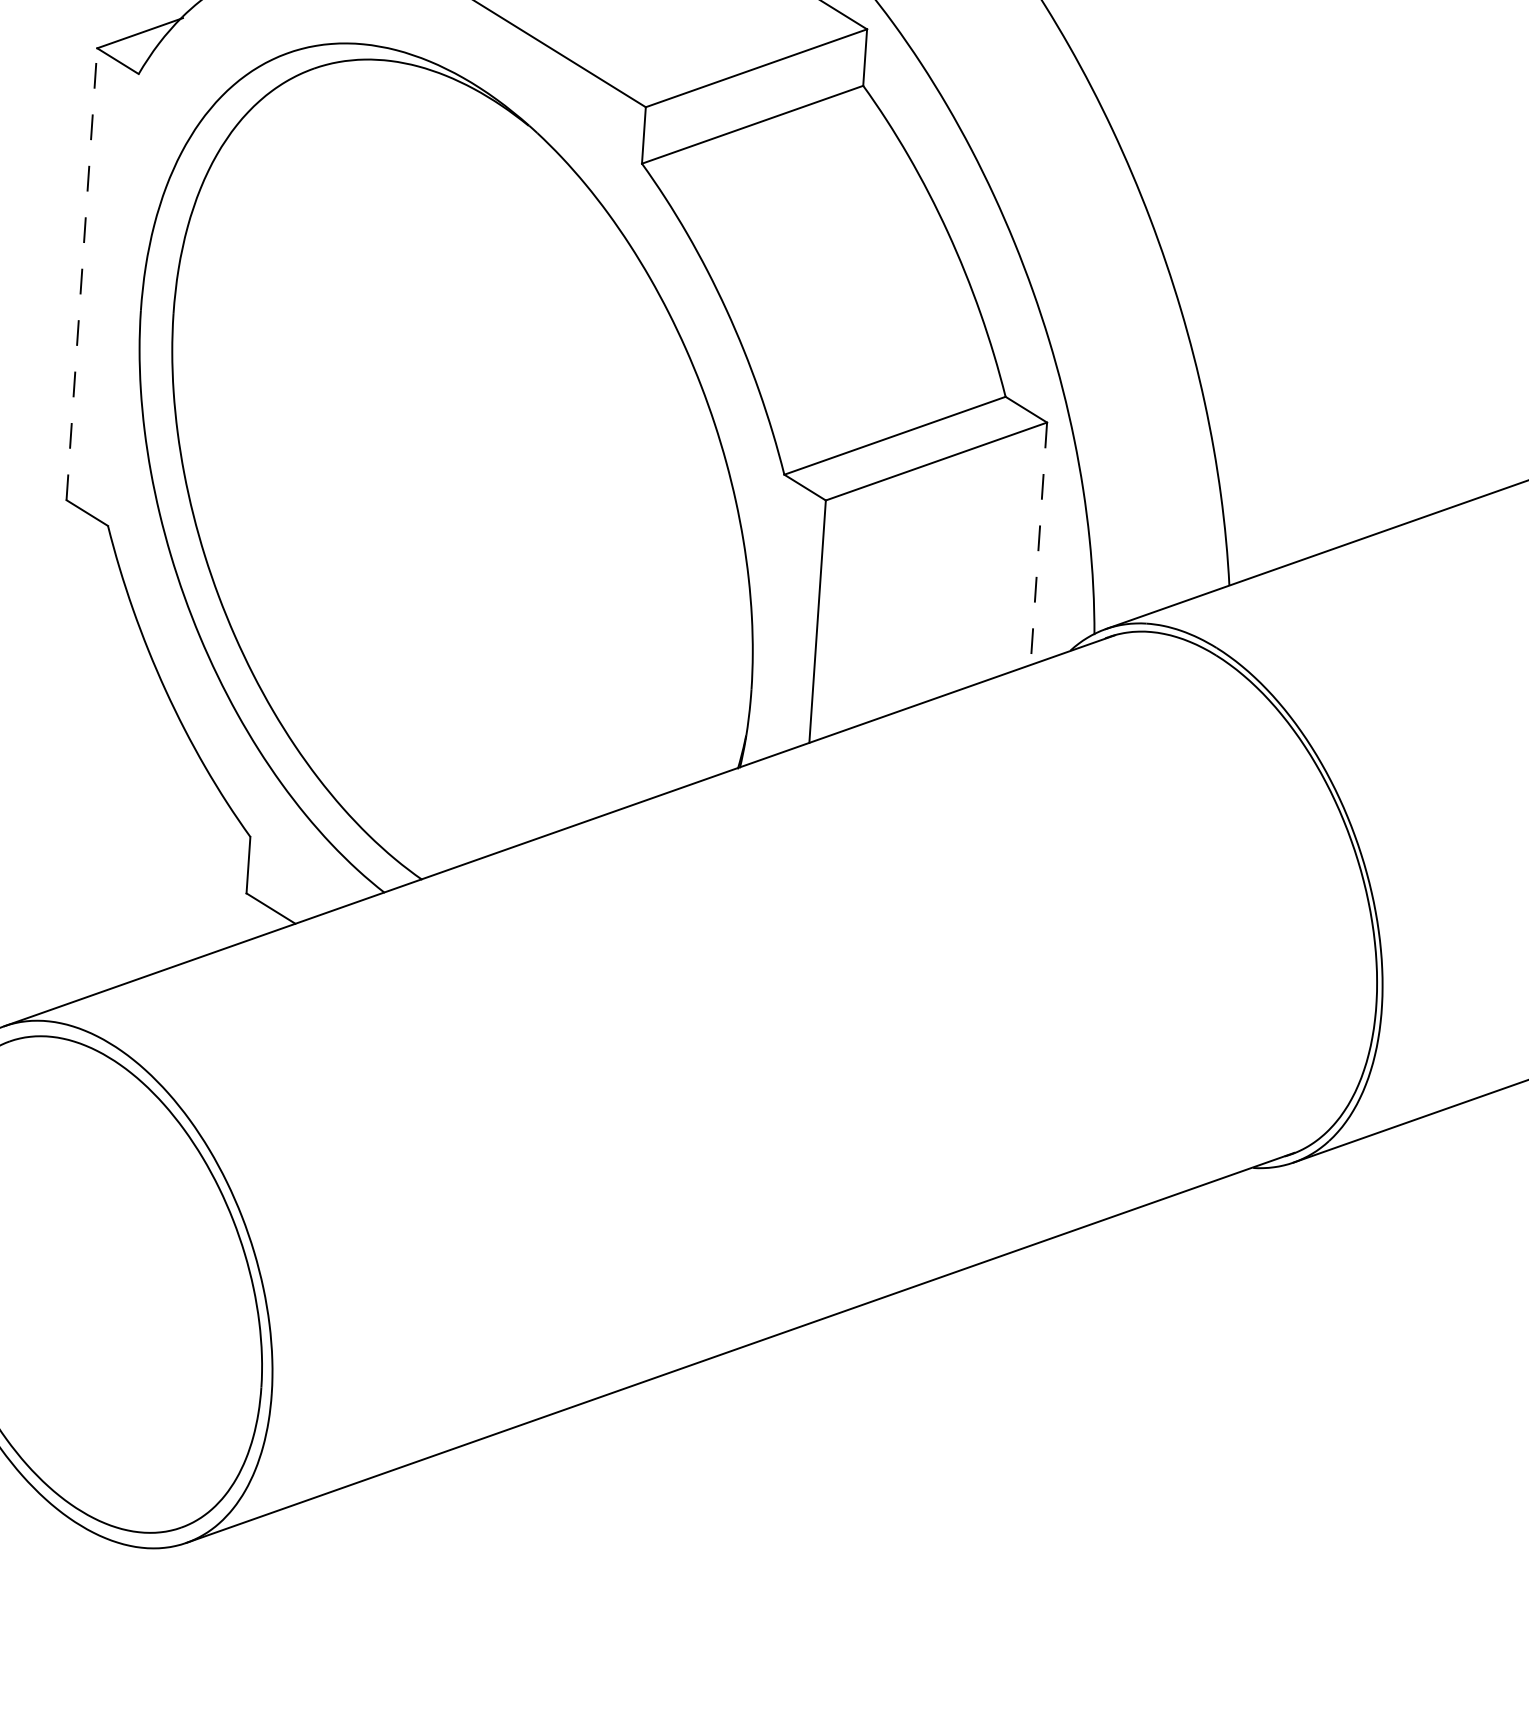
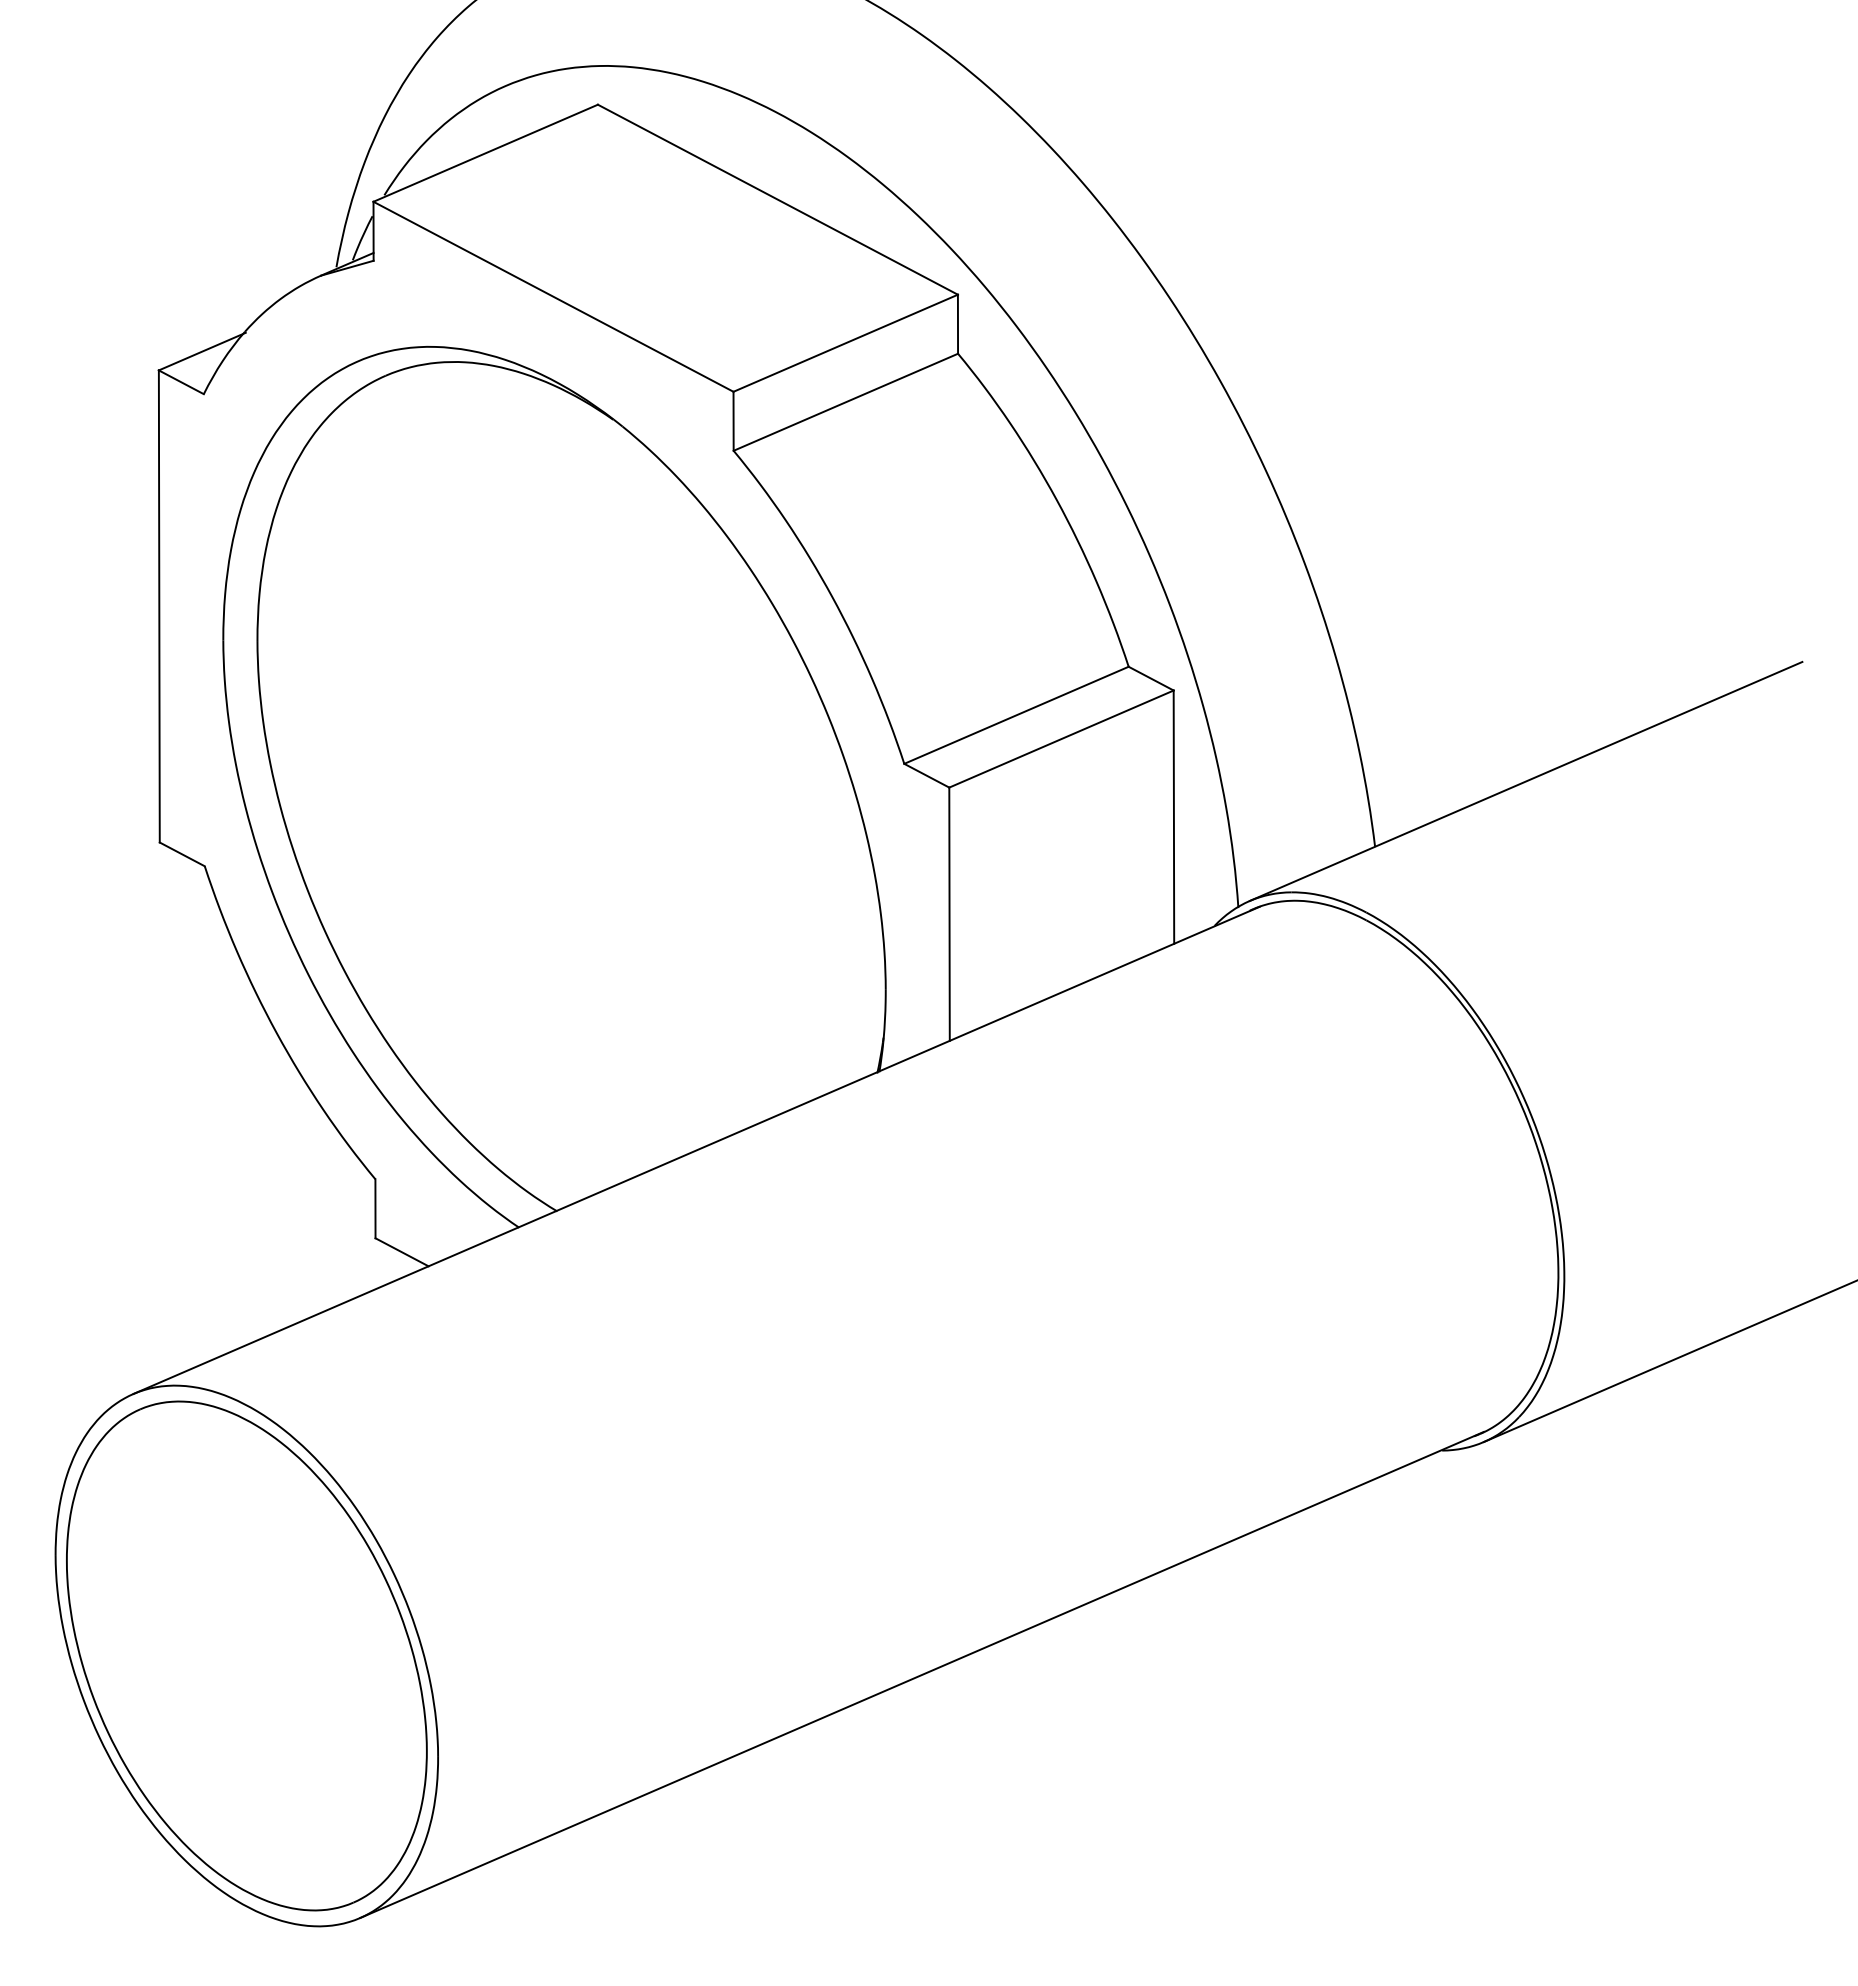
line: (82, 273) -> (159, 605), dashed -> solid
line: (1038, 544) -> (1173, 817), dashed -> solid

